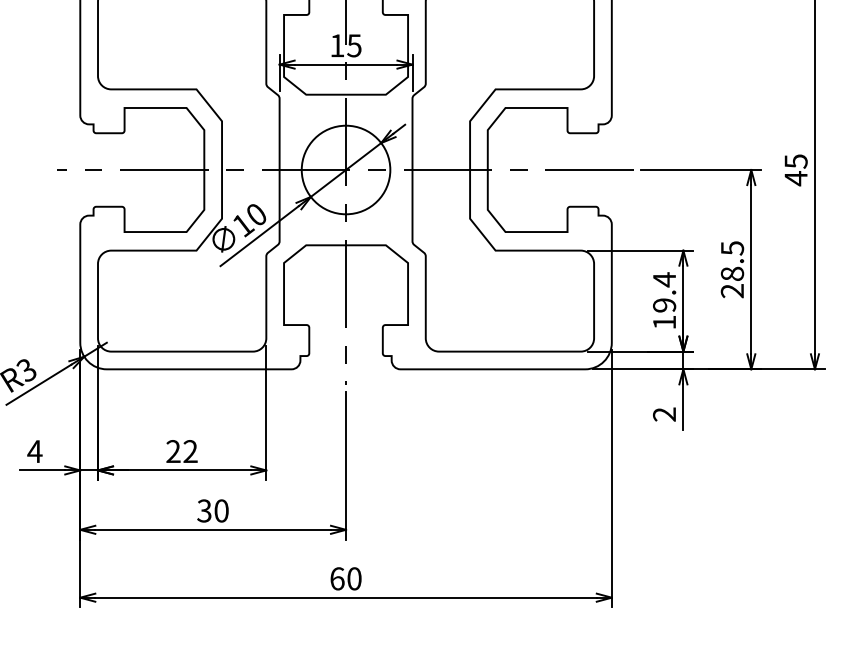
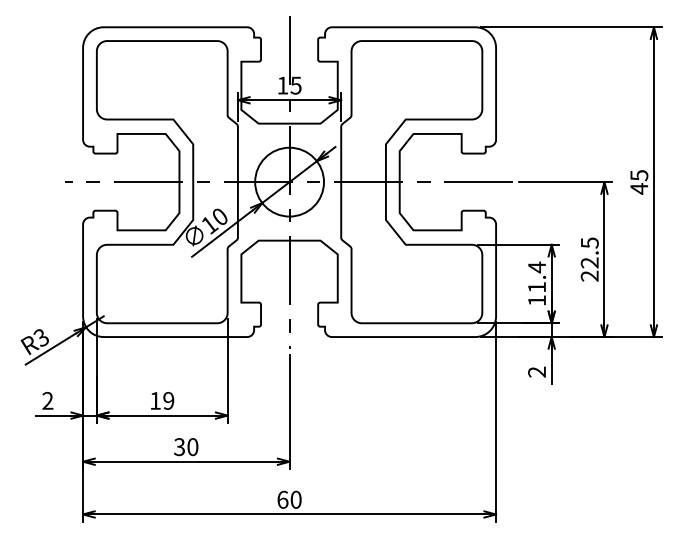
text: (732, 273) -> (589, 262), 28.5 -> 22.5
text: (665, 305) -> (537, 287), 19.4 -> 11.4
text: (34, 451) -> (47, 400), 4 -> 2
text: (182, 451) -> (162, 400), 22 -> 19

